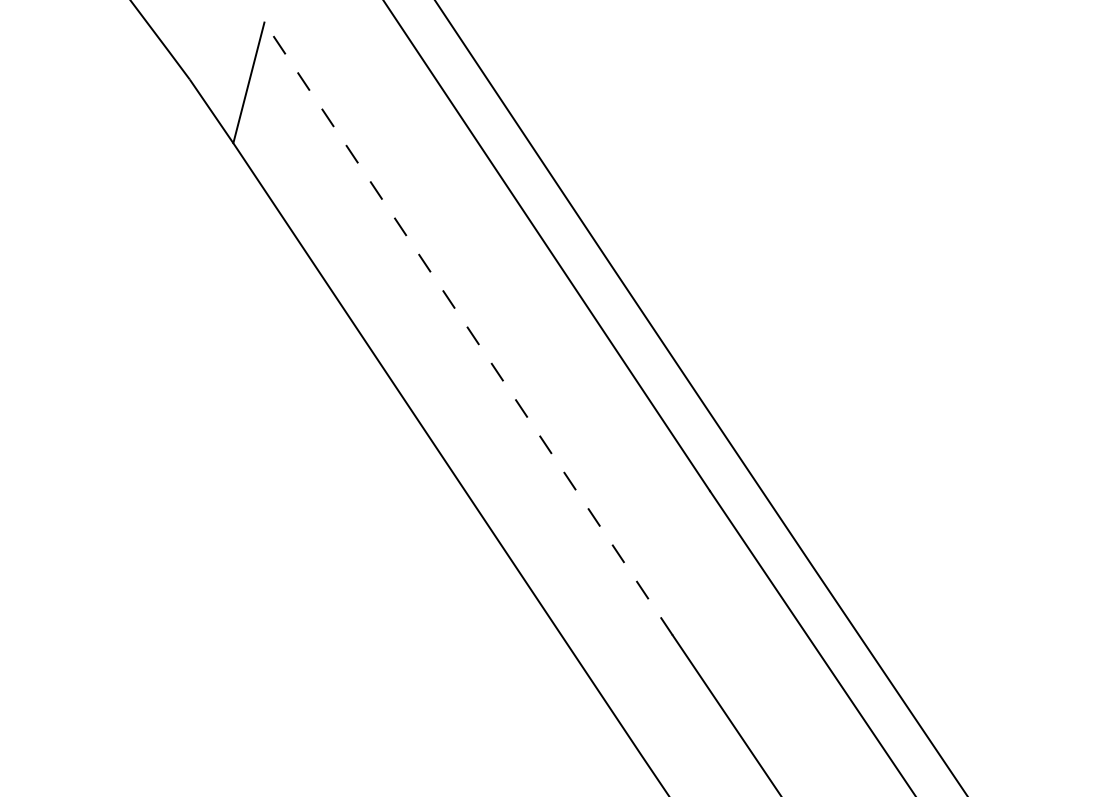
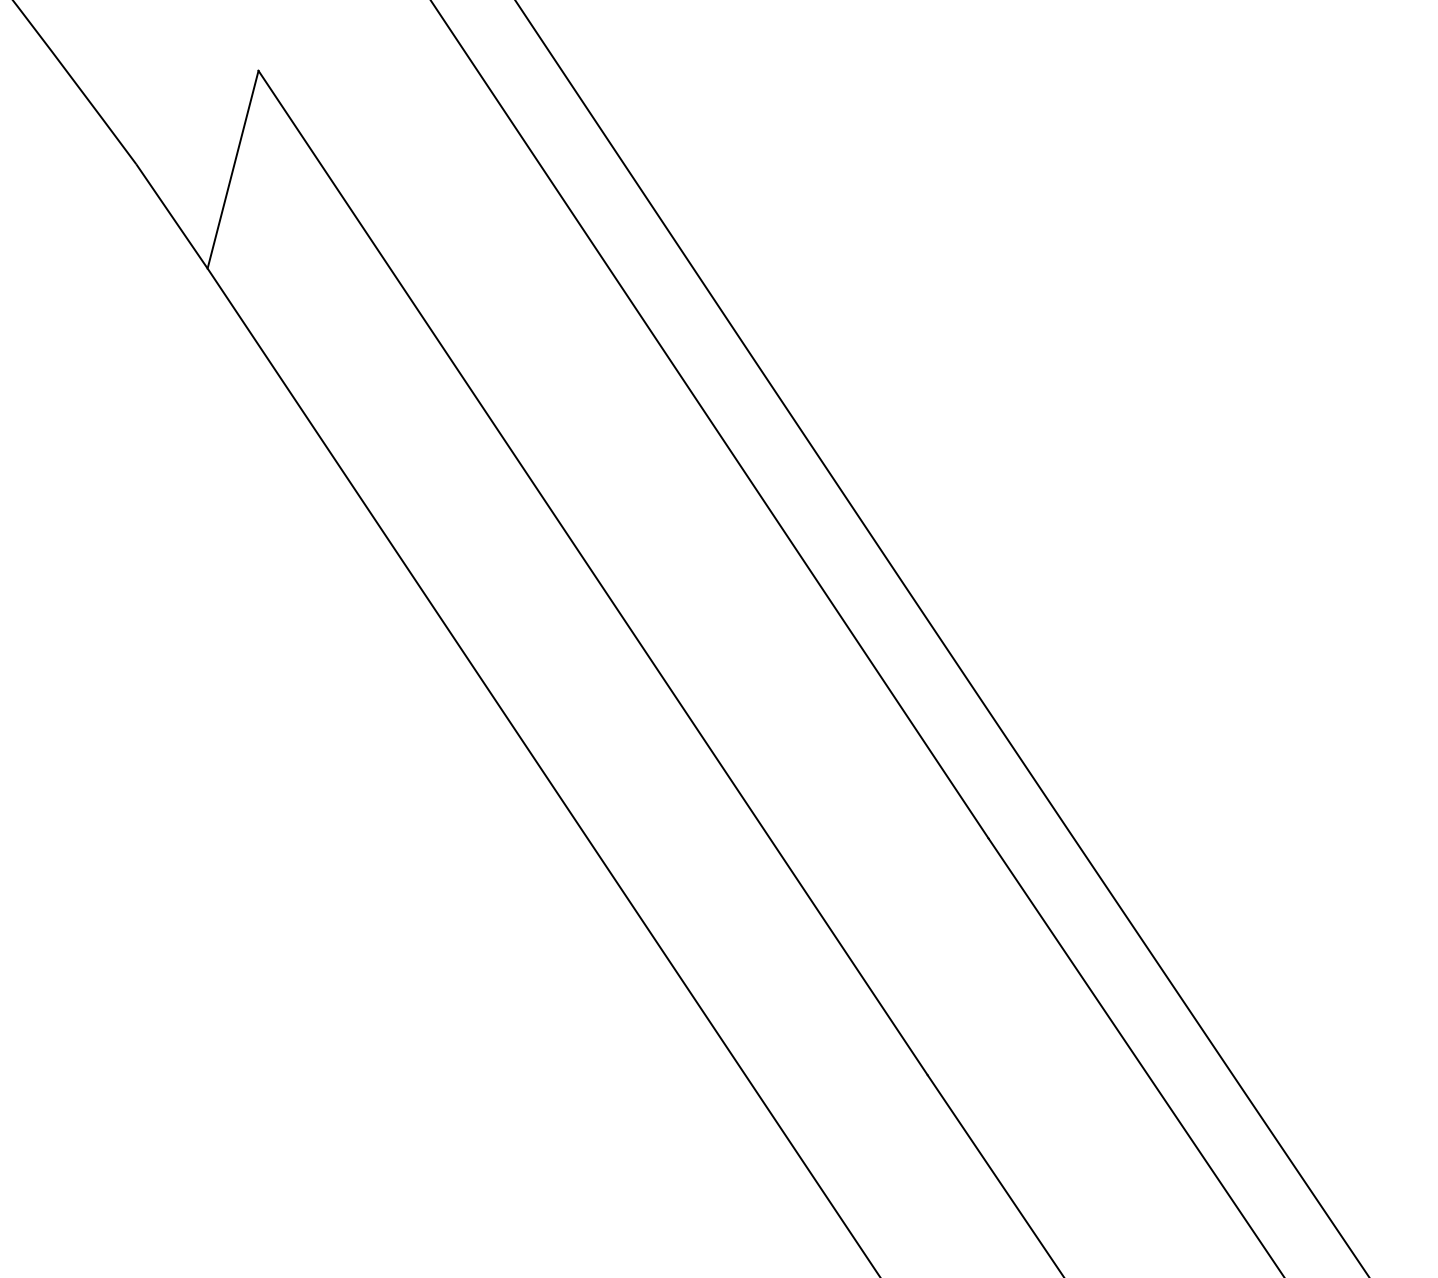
line: (468, 328) -> (592, 572), dashed -> solid

